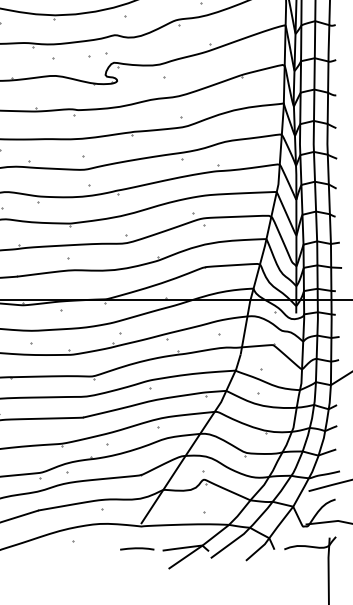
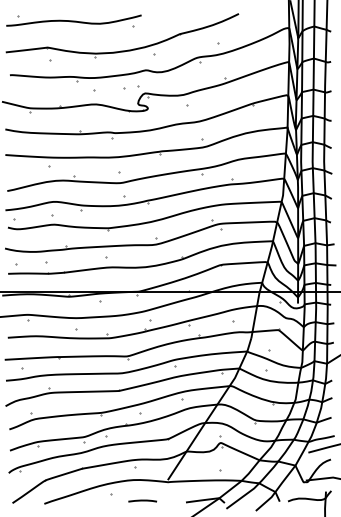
line: (137, 548) -> (142, 500), moved

